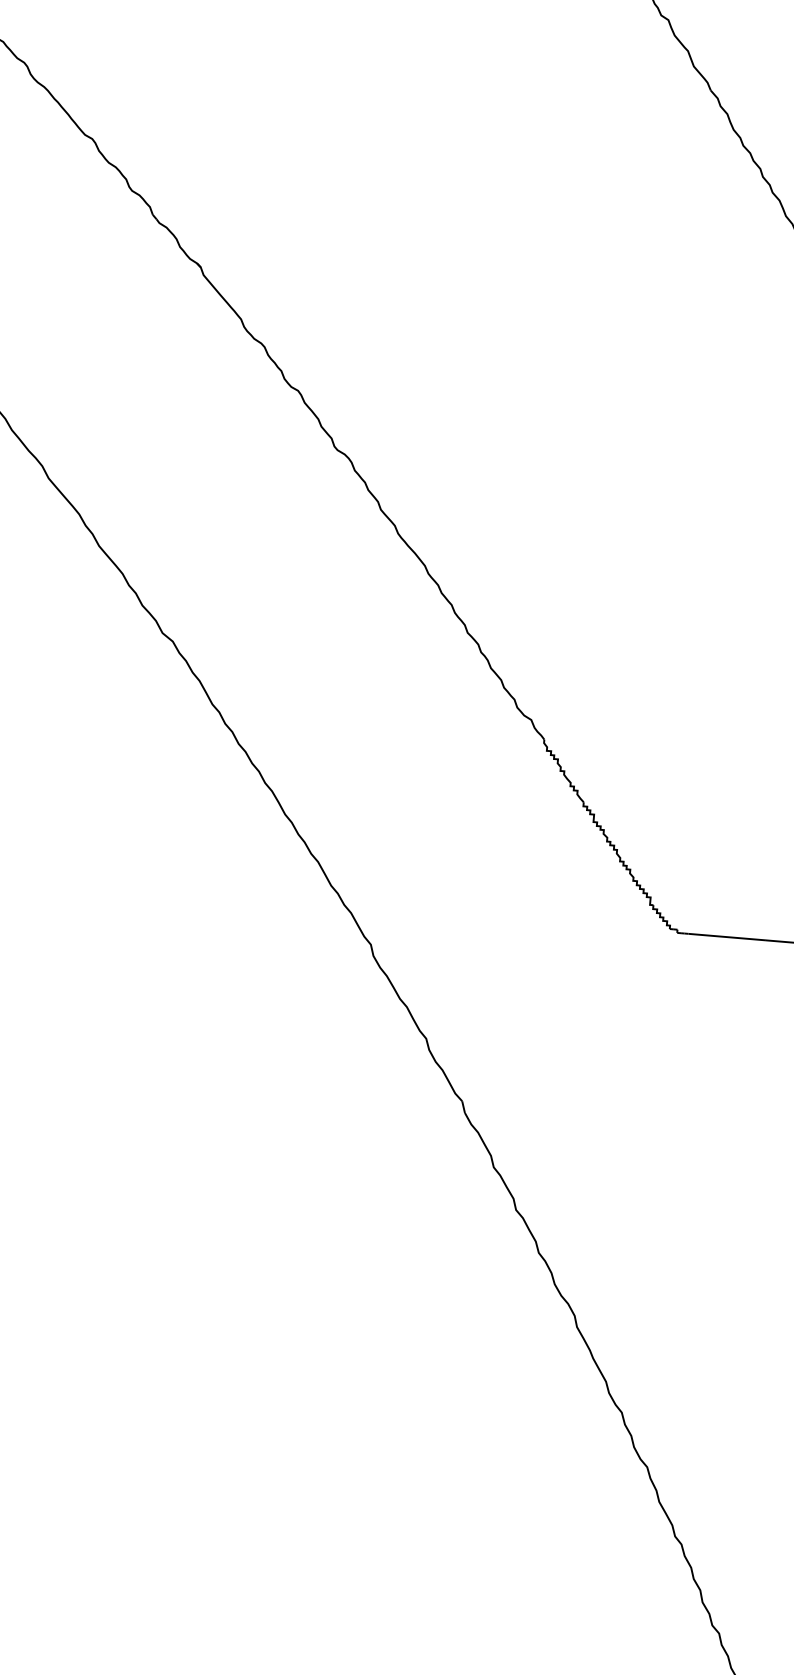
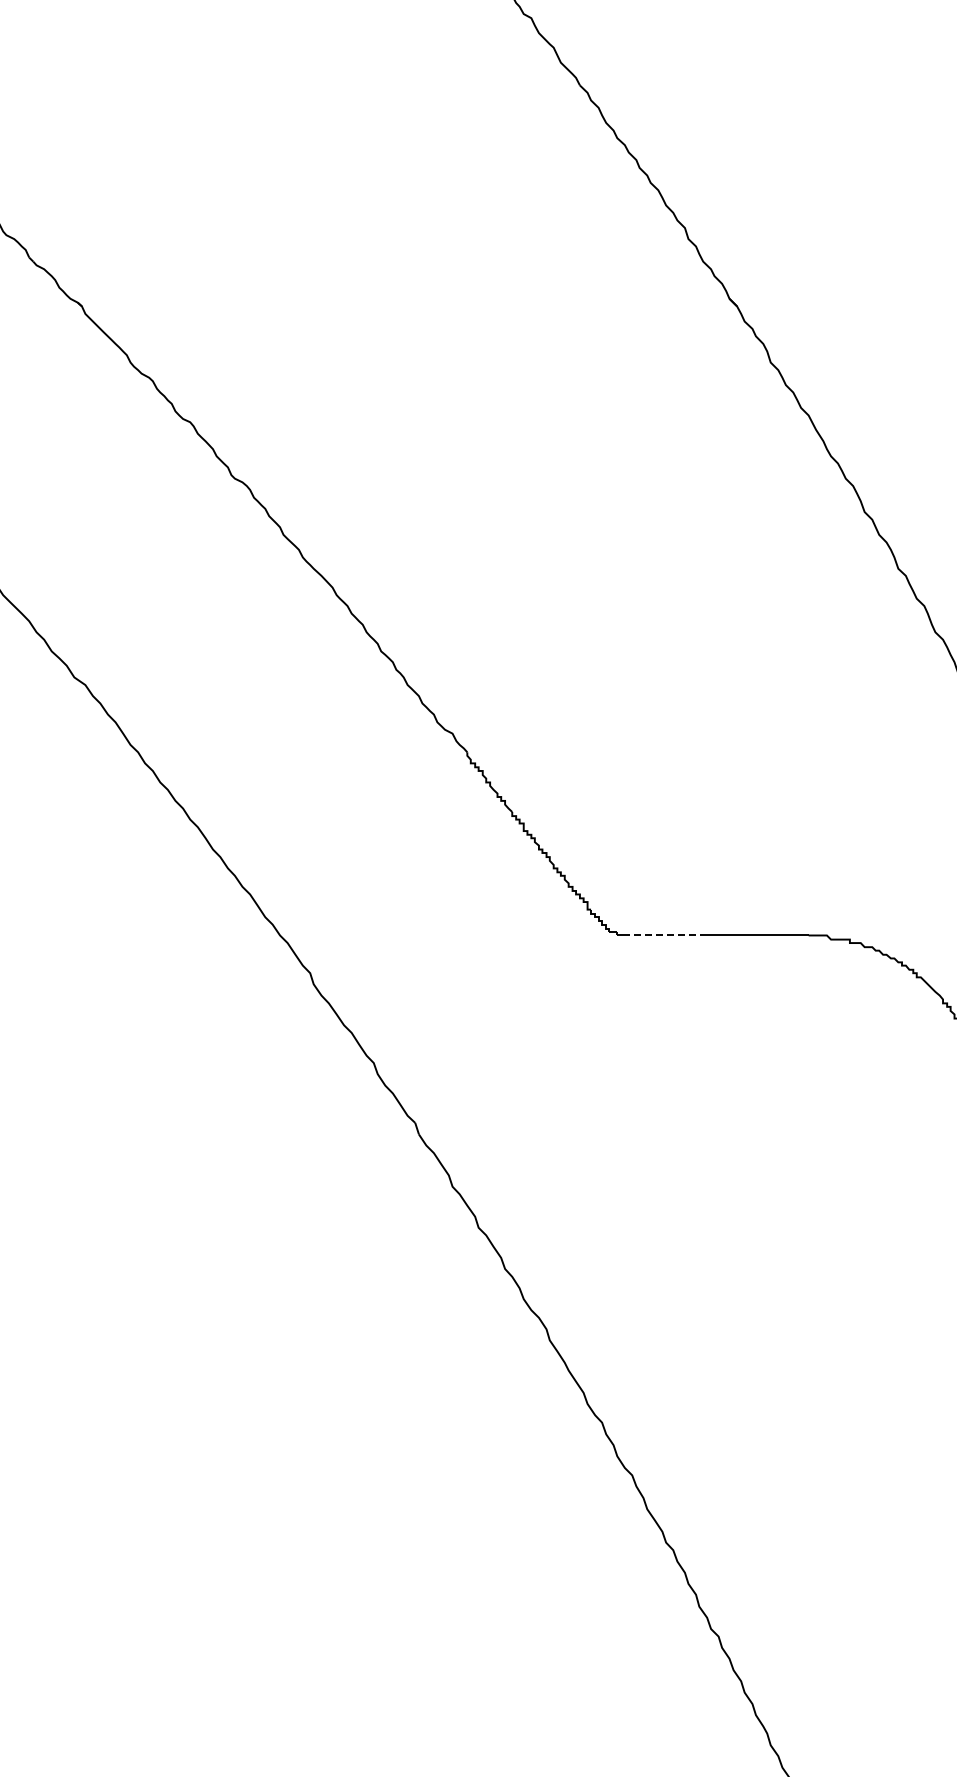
line: (726, 937) -> (667, 935), solid -> dashed

